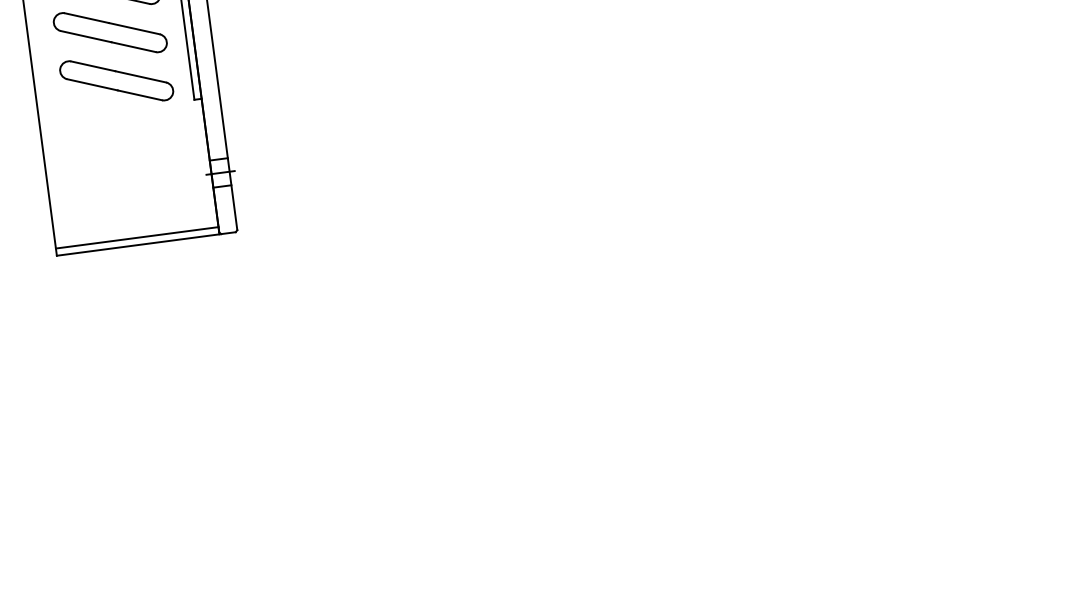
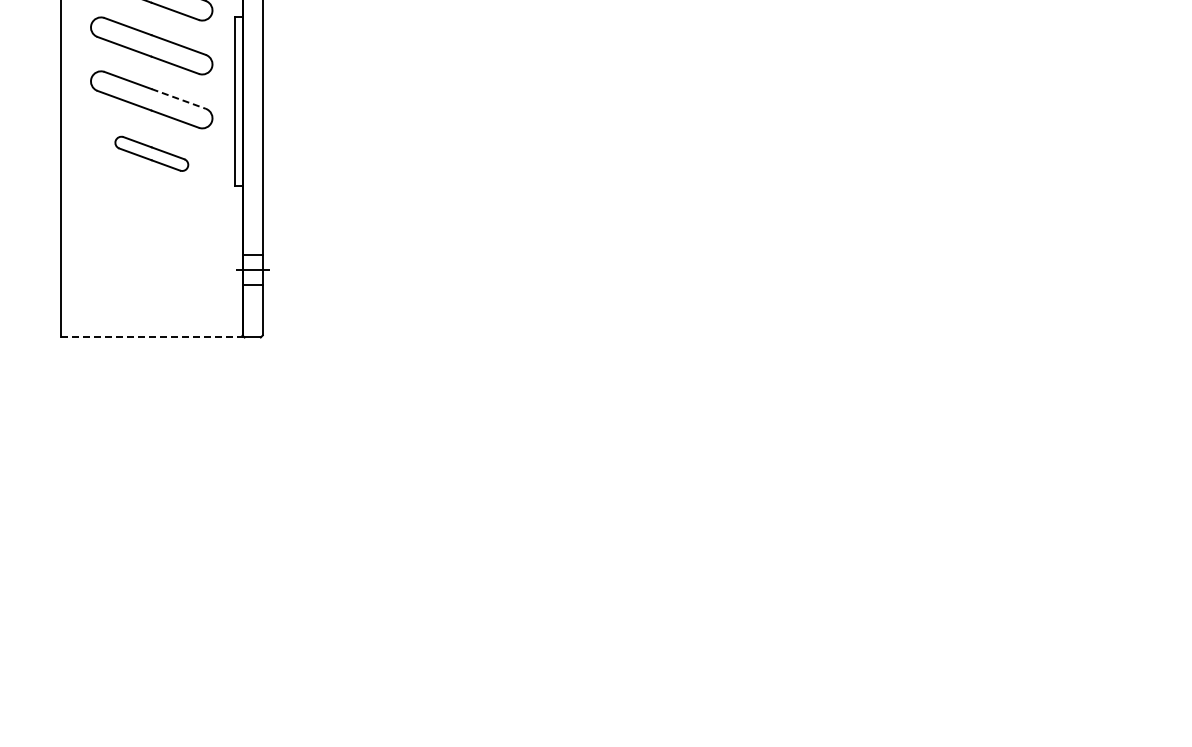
line: (134, 28) -> (178, 98), solid -> dashed
part: (116, 80) -> (151, 153), size x0.6
line: (137, 237) -> (151, 329), removed
line: (138, 245) -> (151, 337), solid -> dashed

